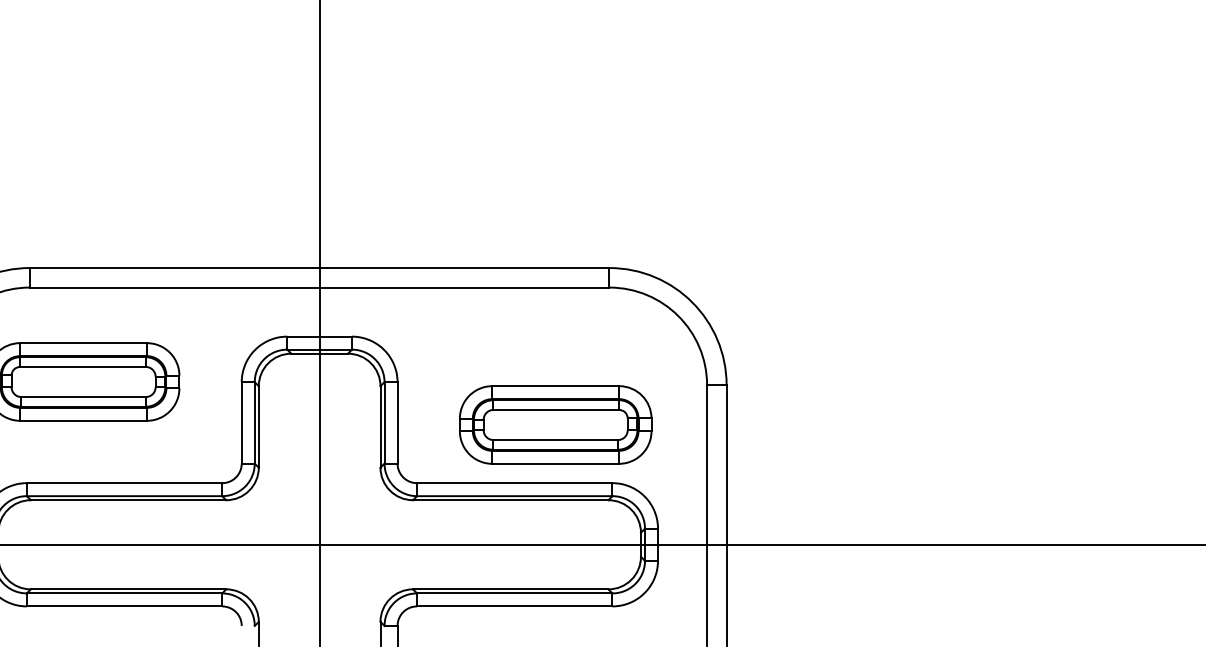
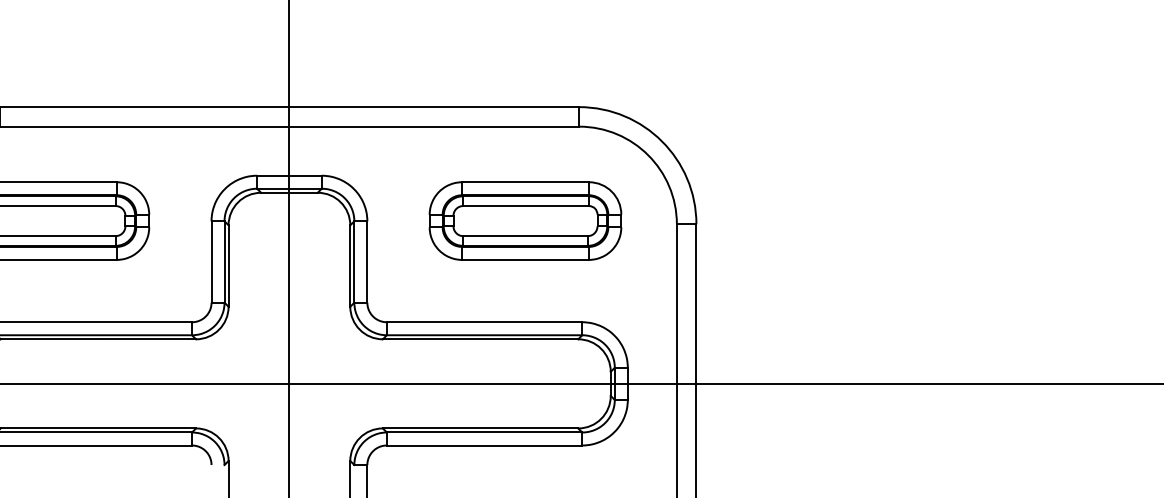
part: (555, 424) -> (525, 220), moved

